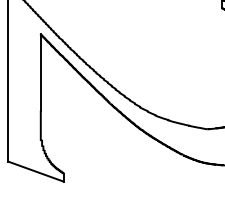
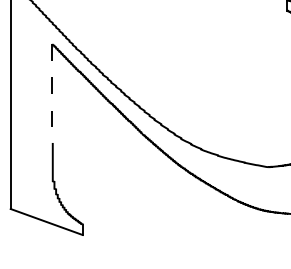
line: (40, 72) -> (52, 93), solid -> dashed

